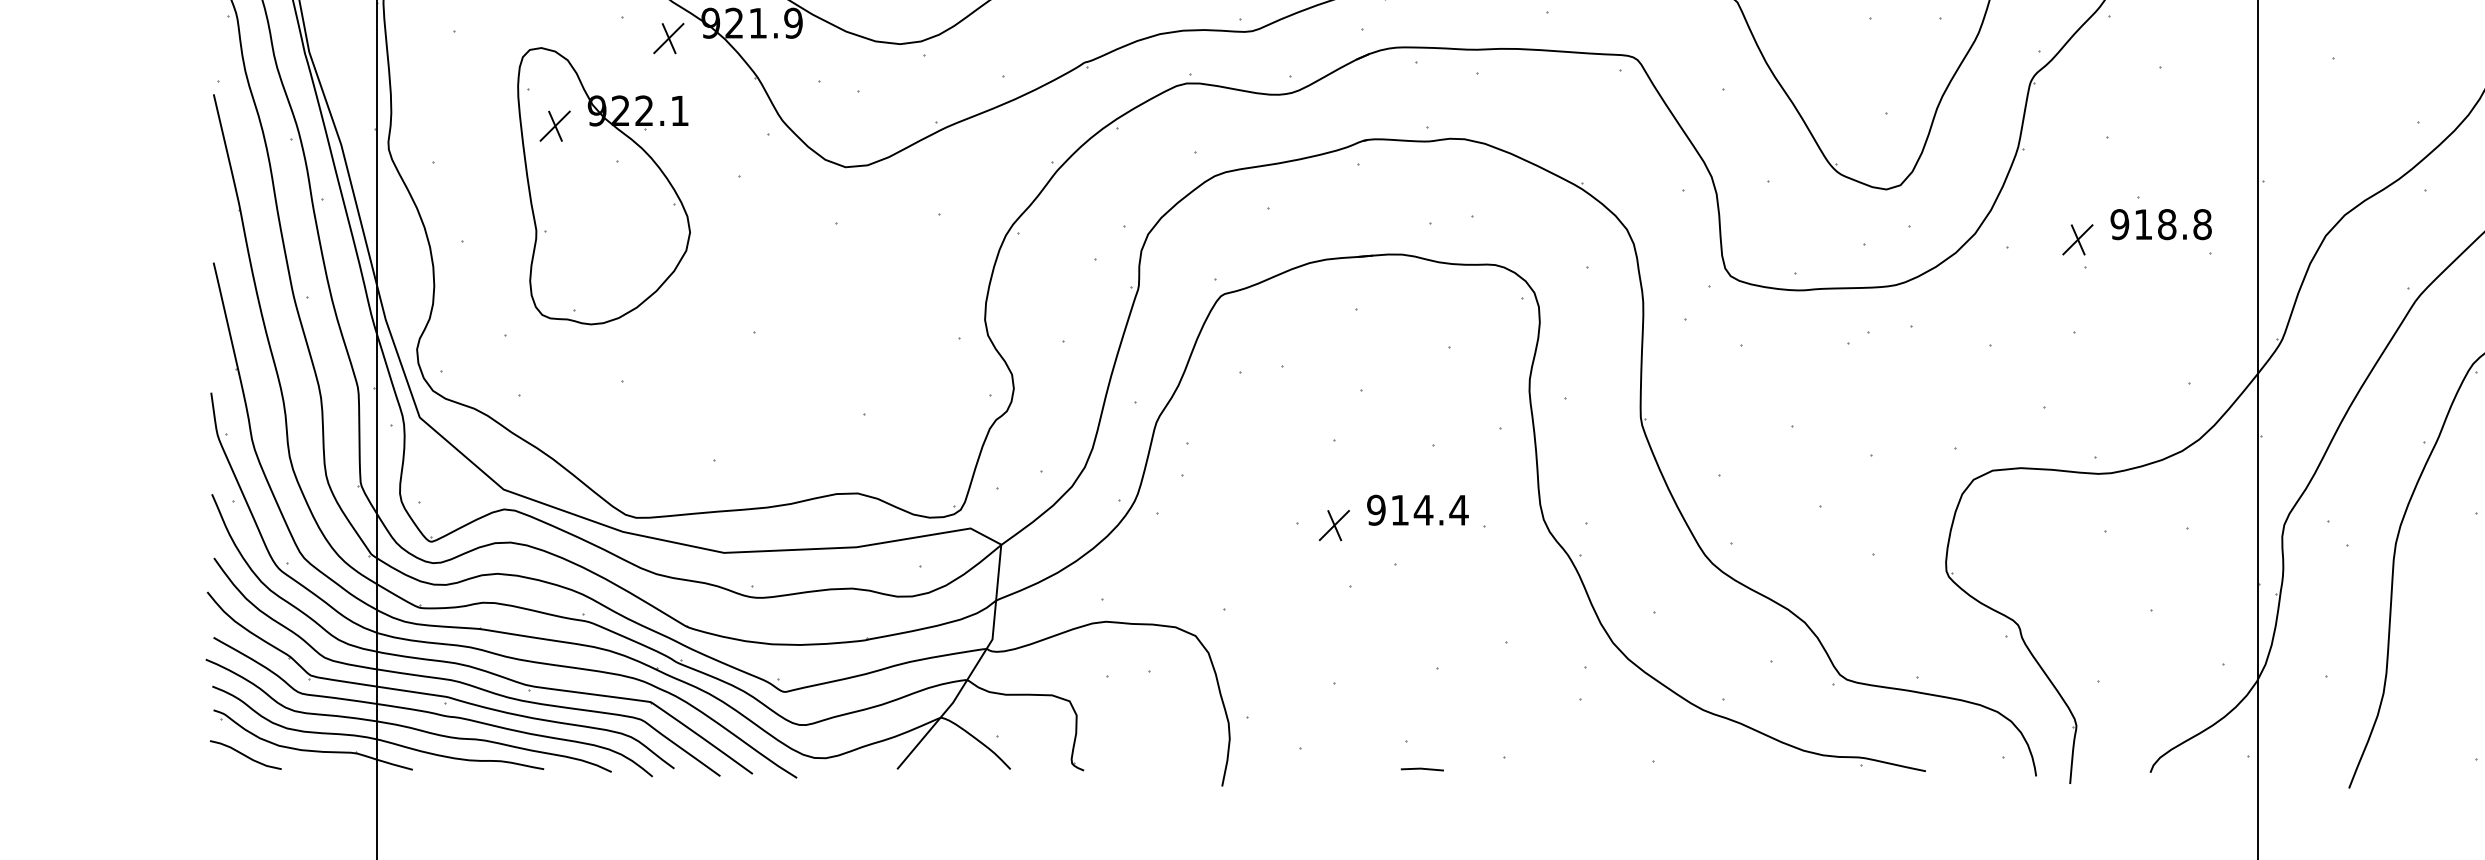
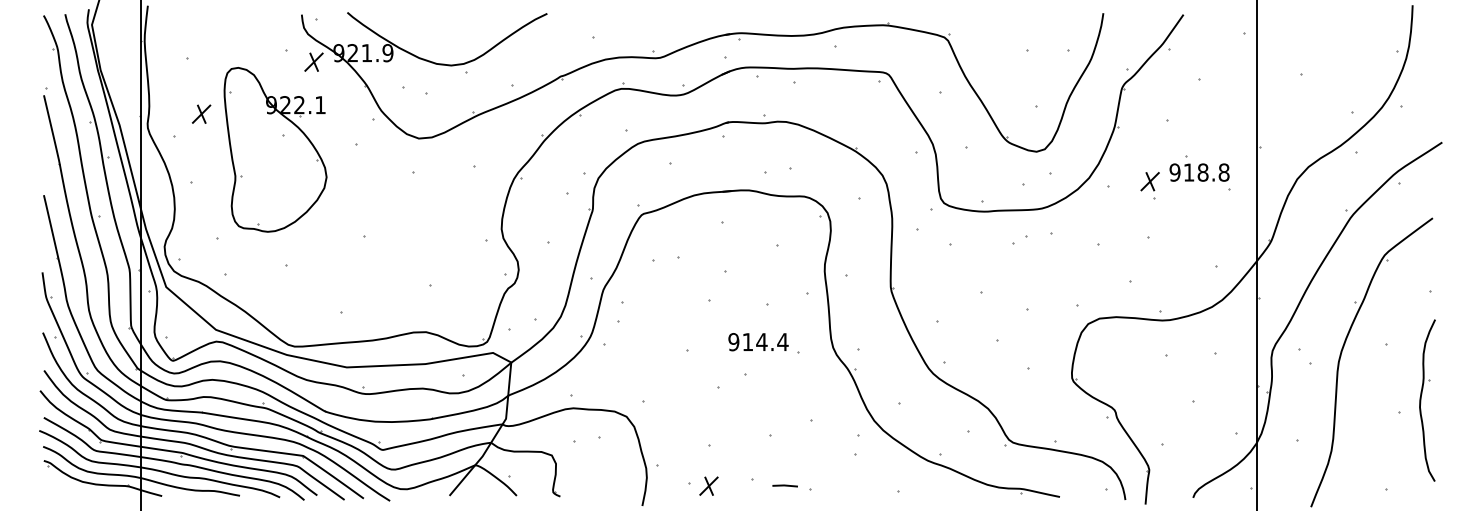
part: (555, 124) -> (201, 113), moved
part: (1333, 524) -> (708, 485), moved
curve: (244, 755) -> (62, 487), removed
line: (1421, 768) -> (784, 485), moved

